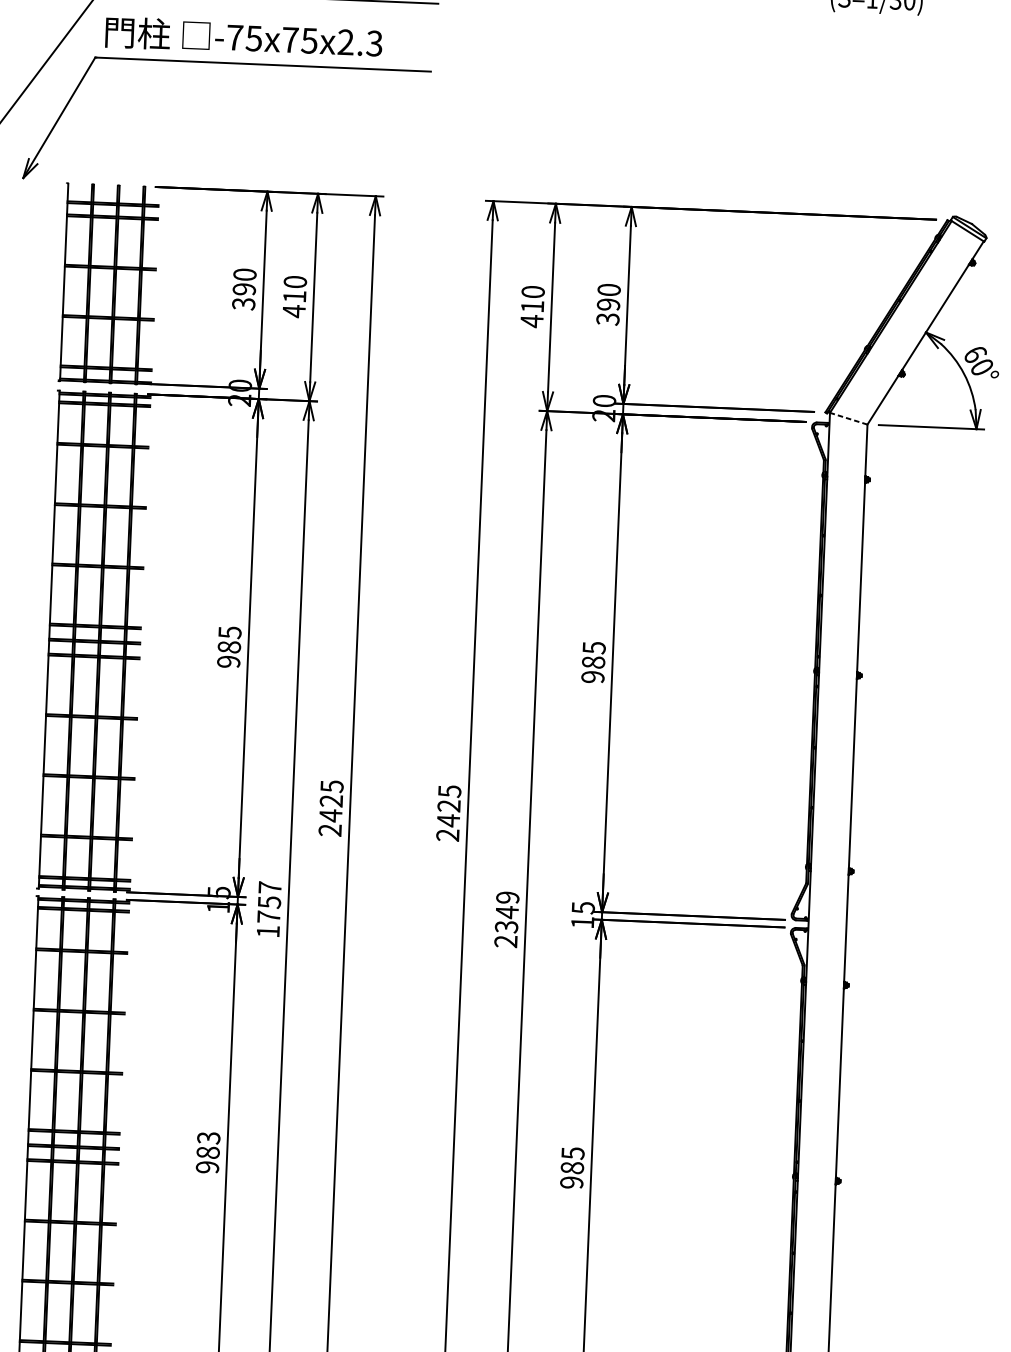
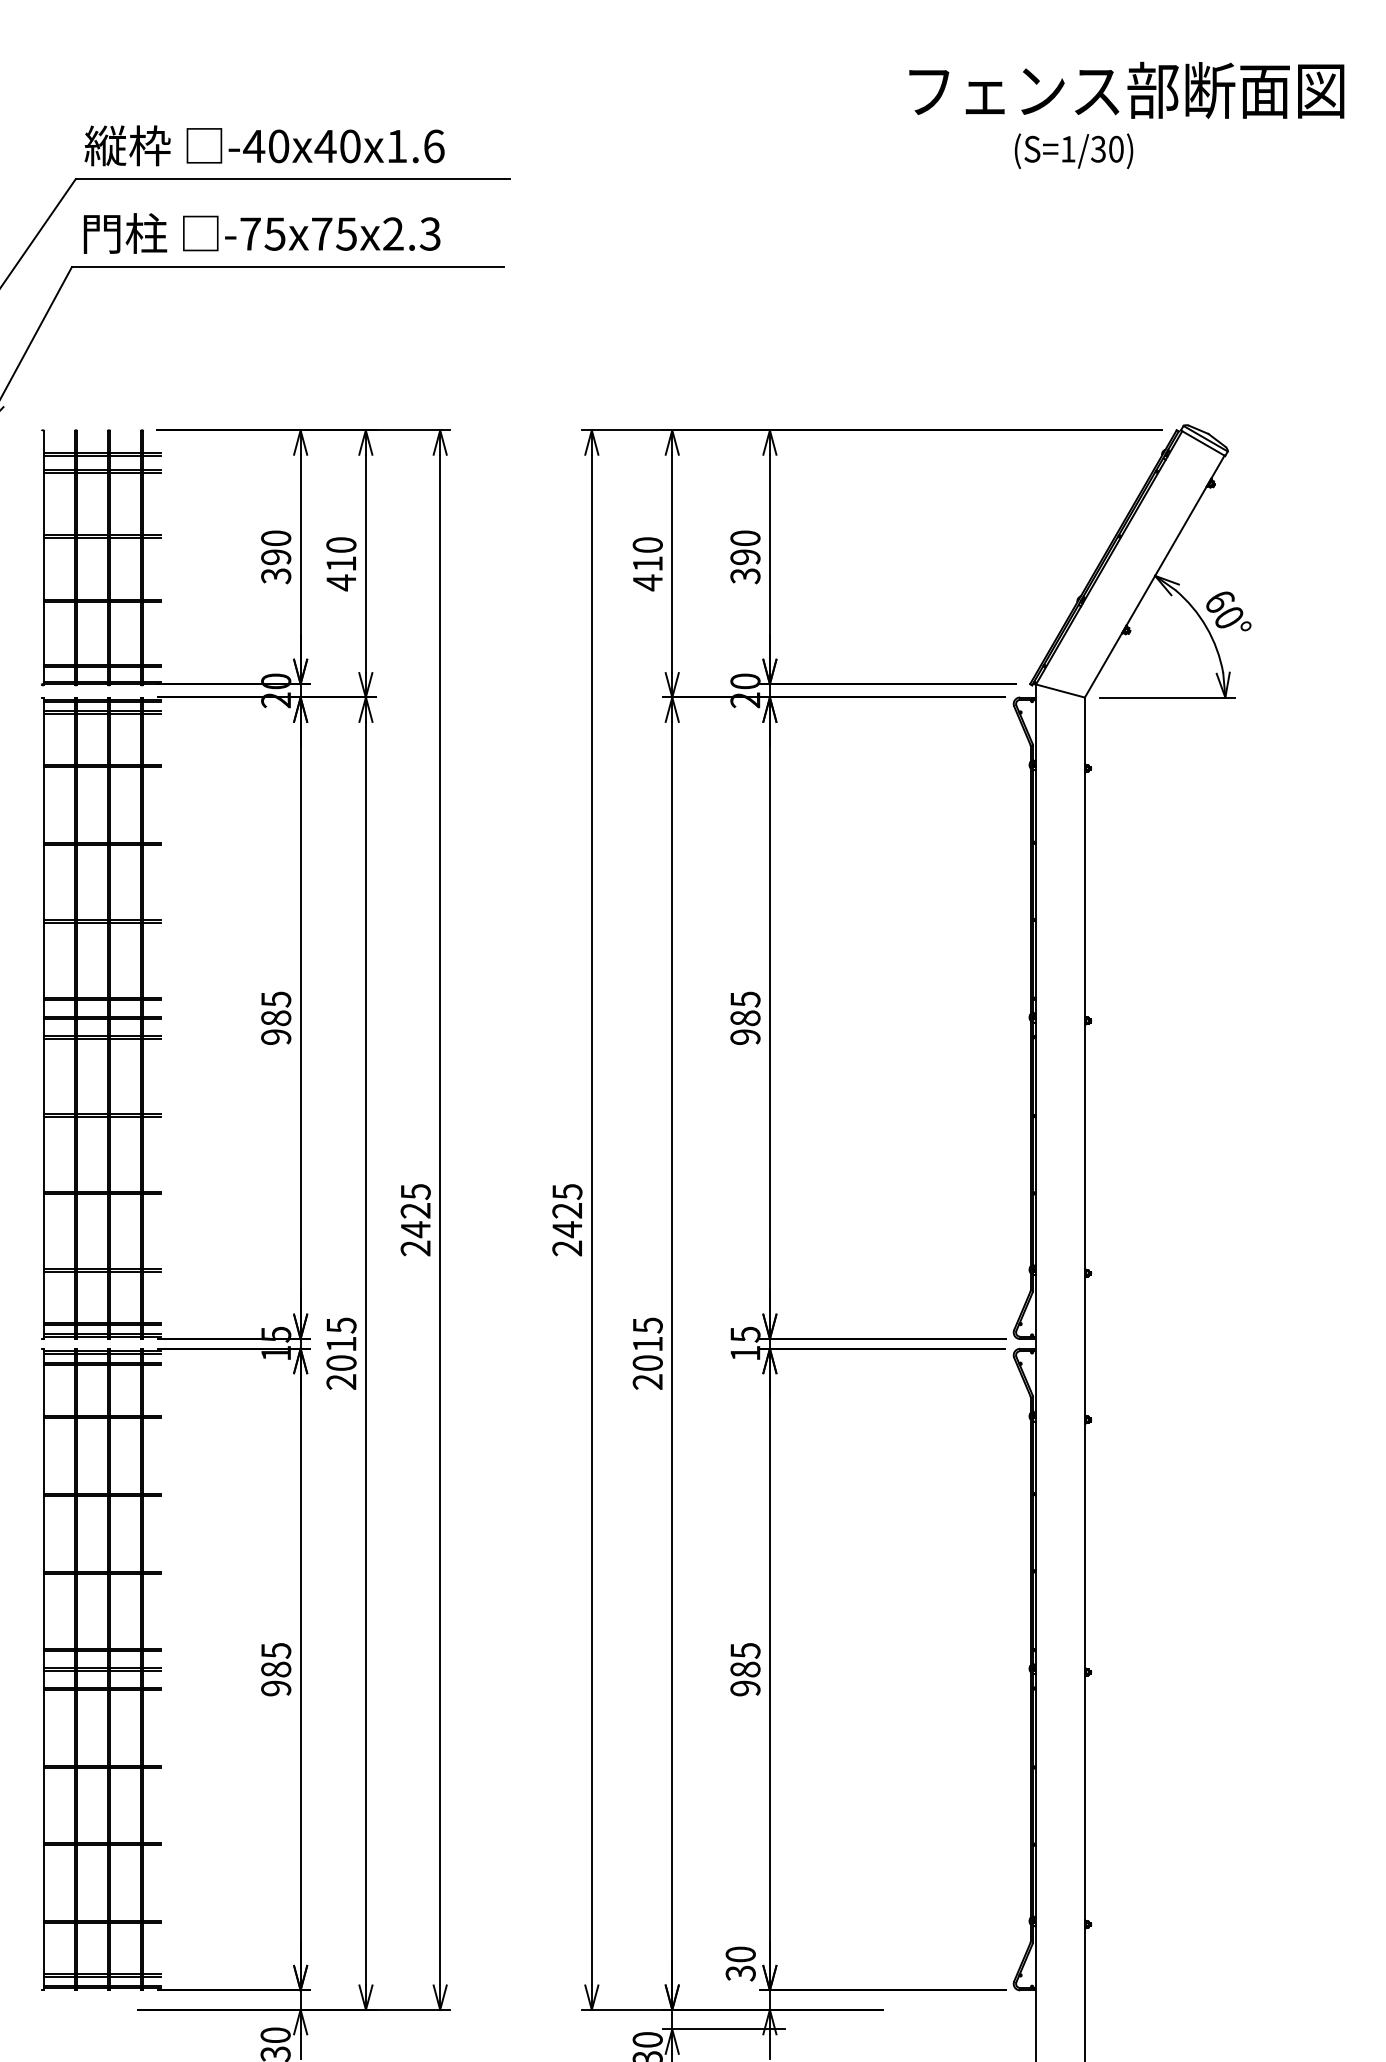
line: (848, 418) -> (1060, 690), dashed -> solid
text: (269, 909) -> (341, 1353), 1757 -> 2015
text: (506, 912) -> (647, 1344), 2349 -> 2015
text: (208, 1137) -> (275, 1650), 983 -> 985

